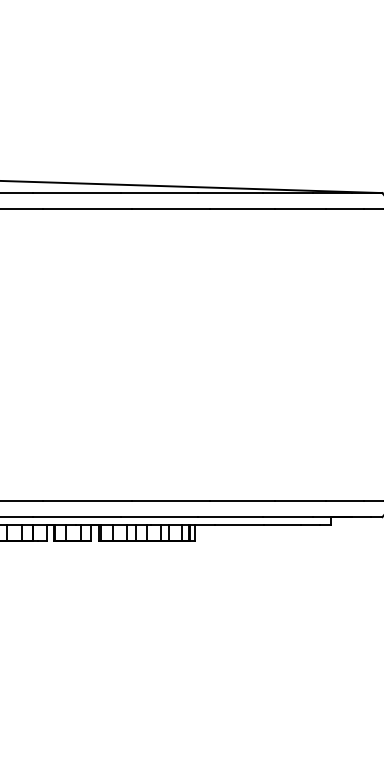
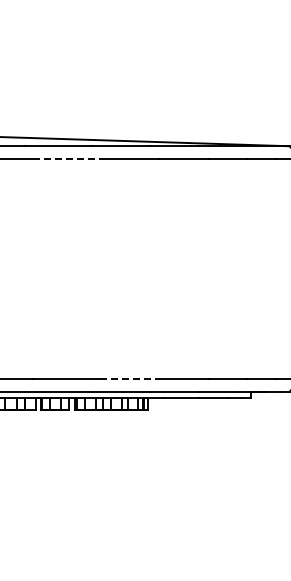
line: (87, 209) -> (66, 158), solid -> dashed
line: (170, 500) -> (129, 379), solid -> dashed

